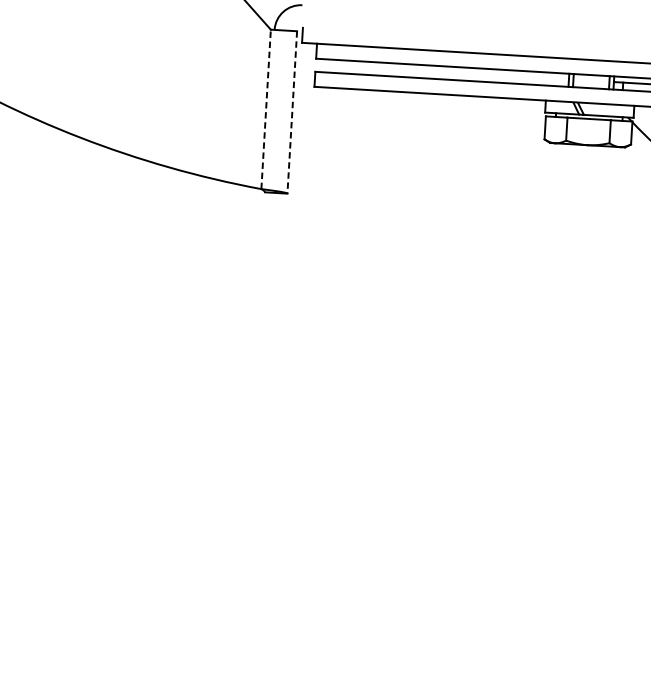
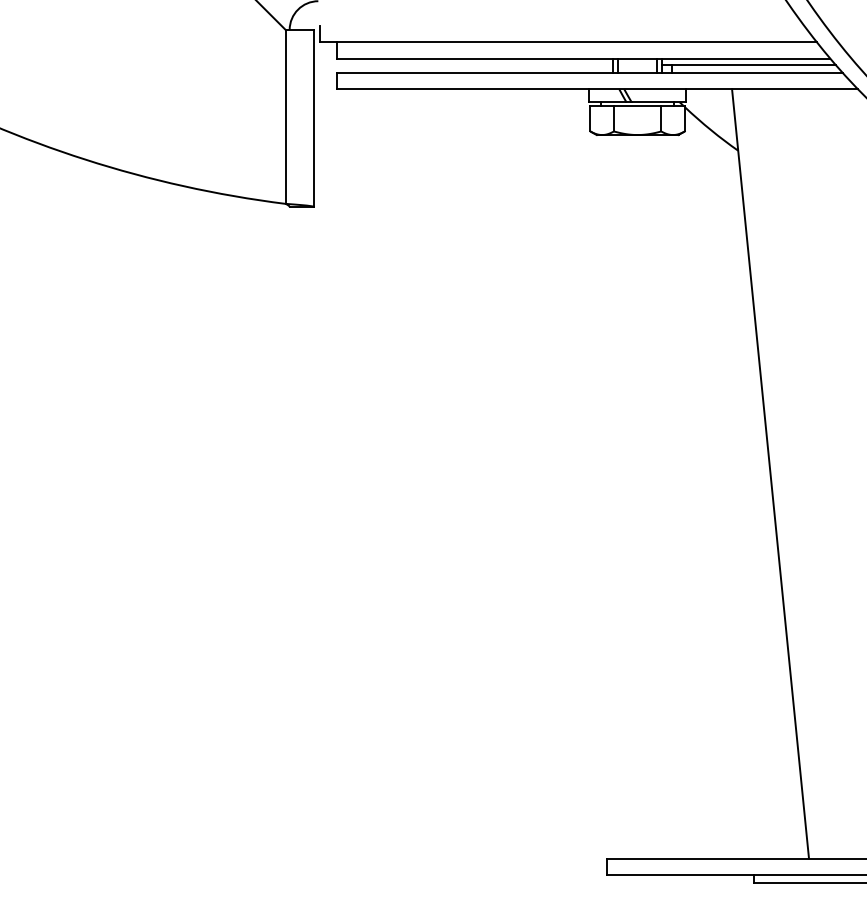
line: (266, 109) -> (285, 116), dashed -> solid
line: (292, 112) -> (314, 118), dashed -> solid

